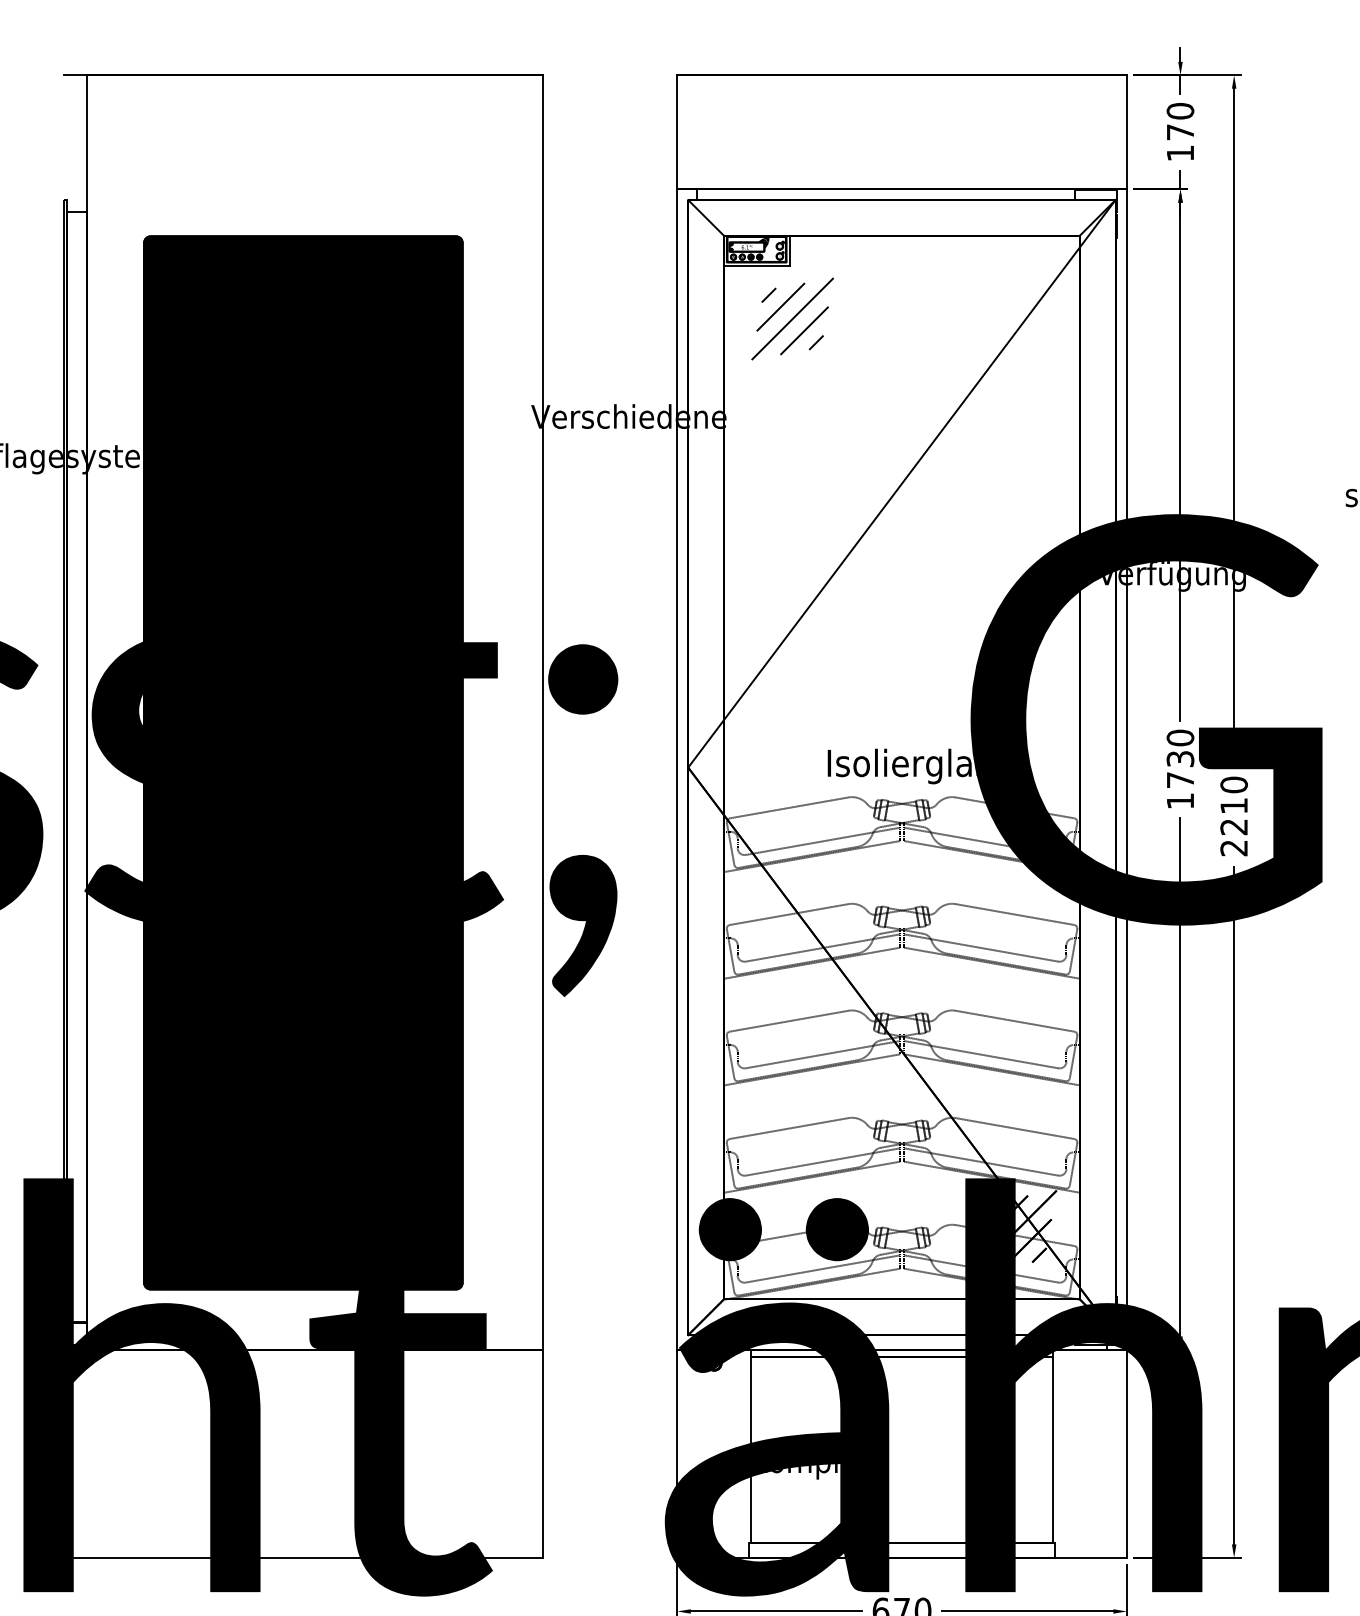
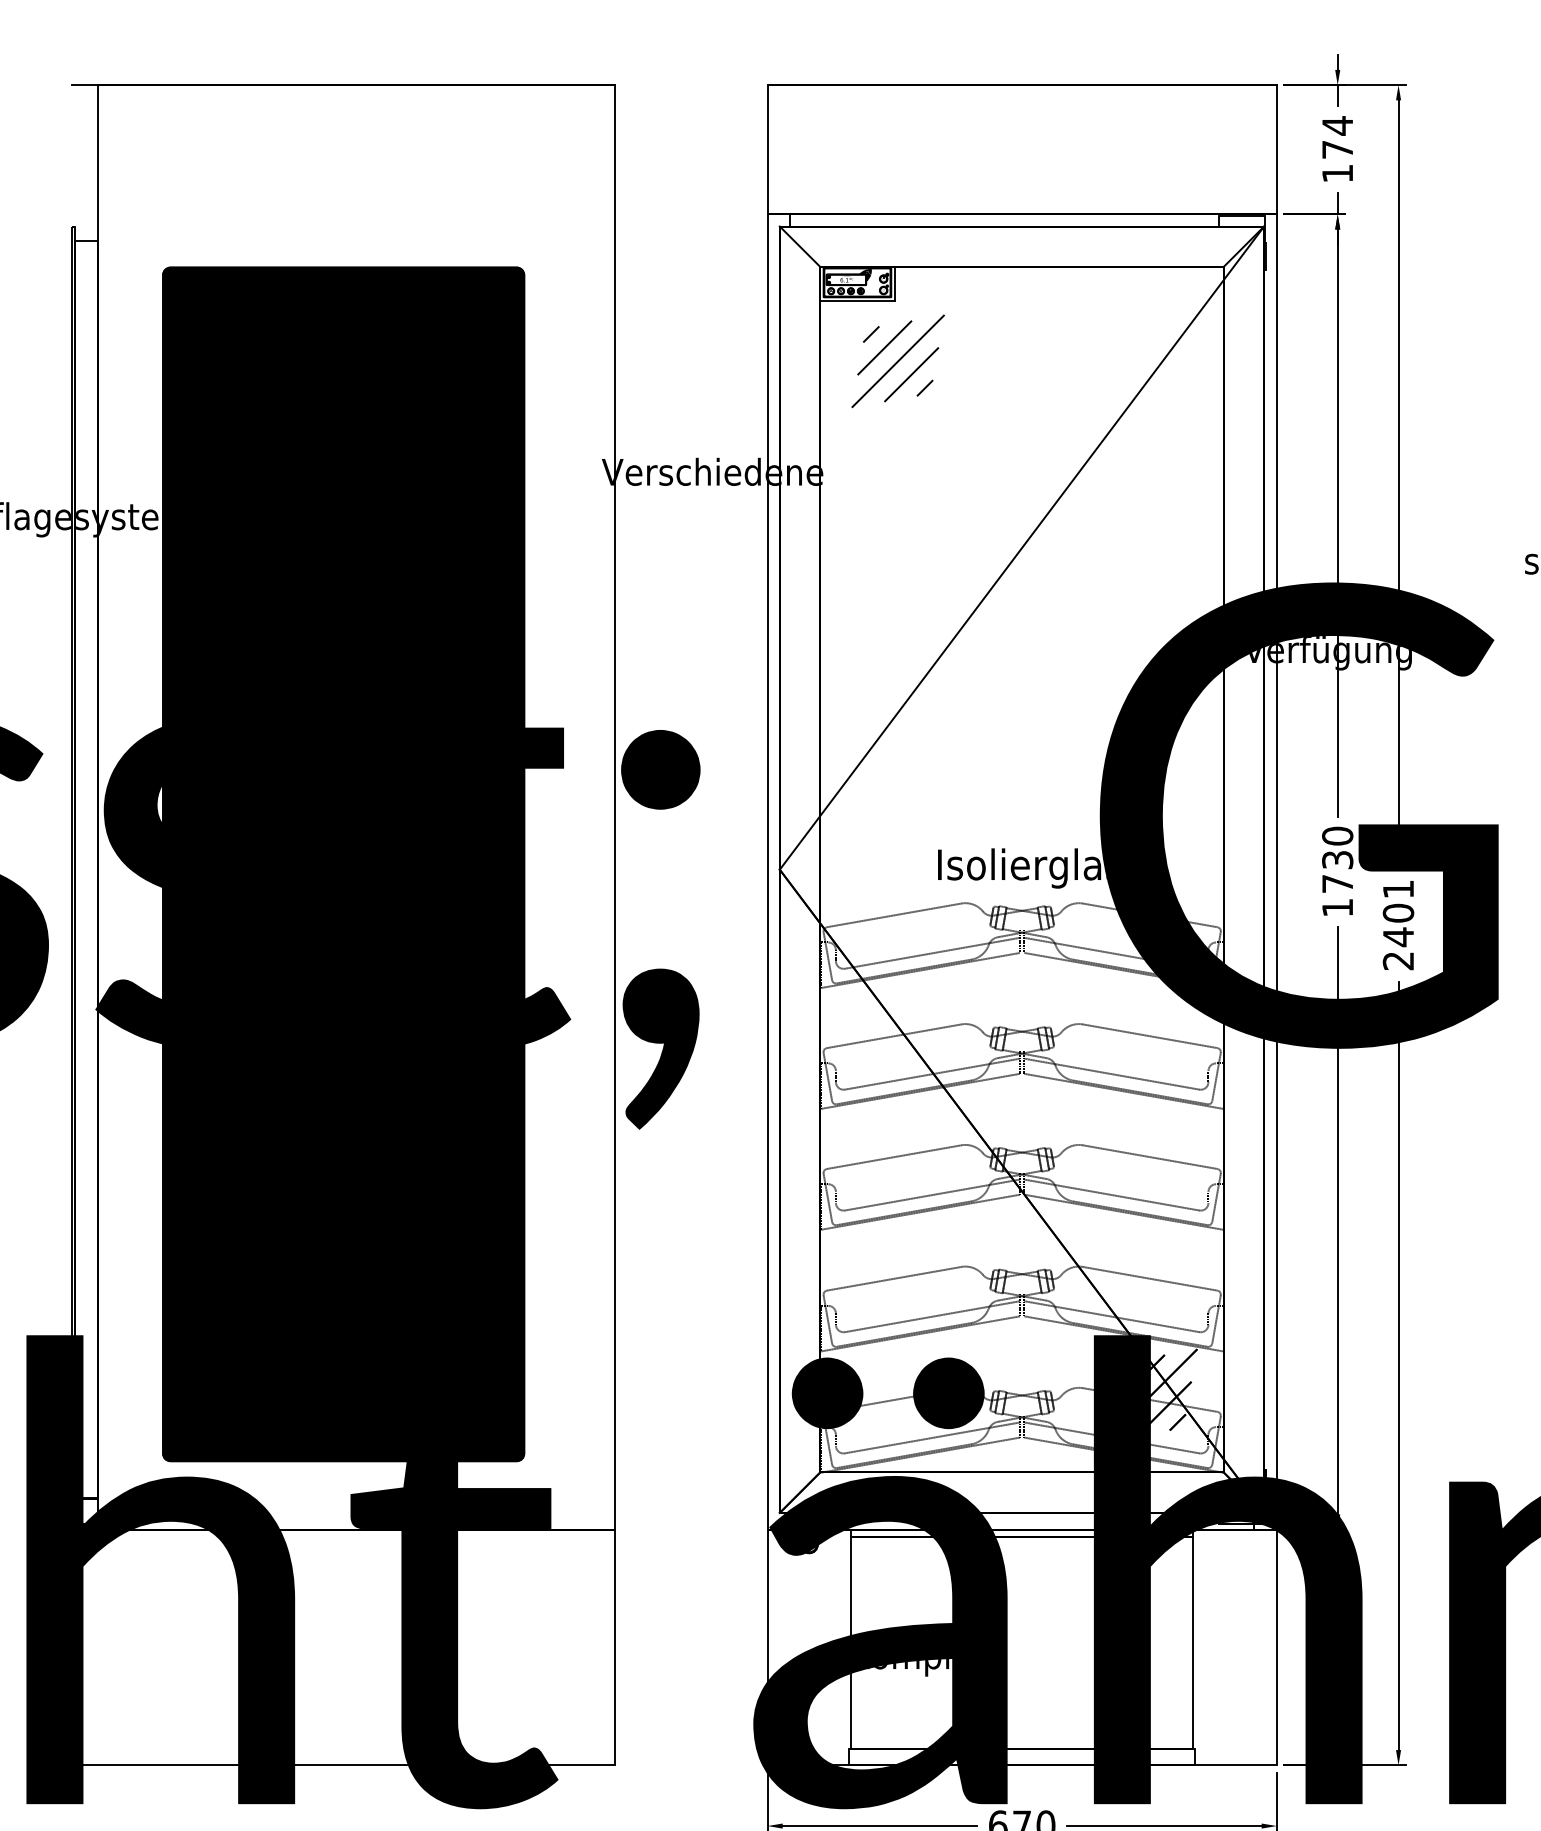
text: (1180, 111) -> (1337, 126), 170 -> 174
text: (1233, 805) -> (1397, 912), 2210 -> 2401

